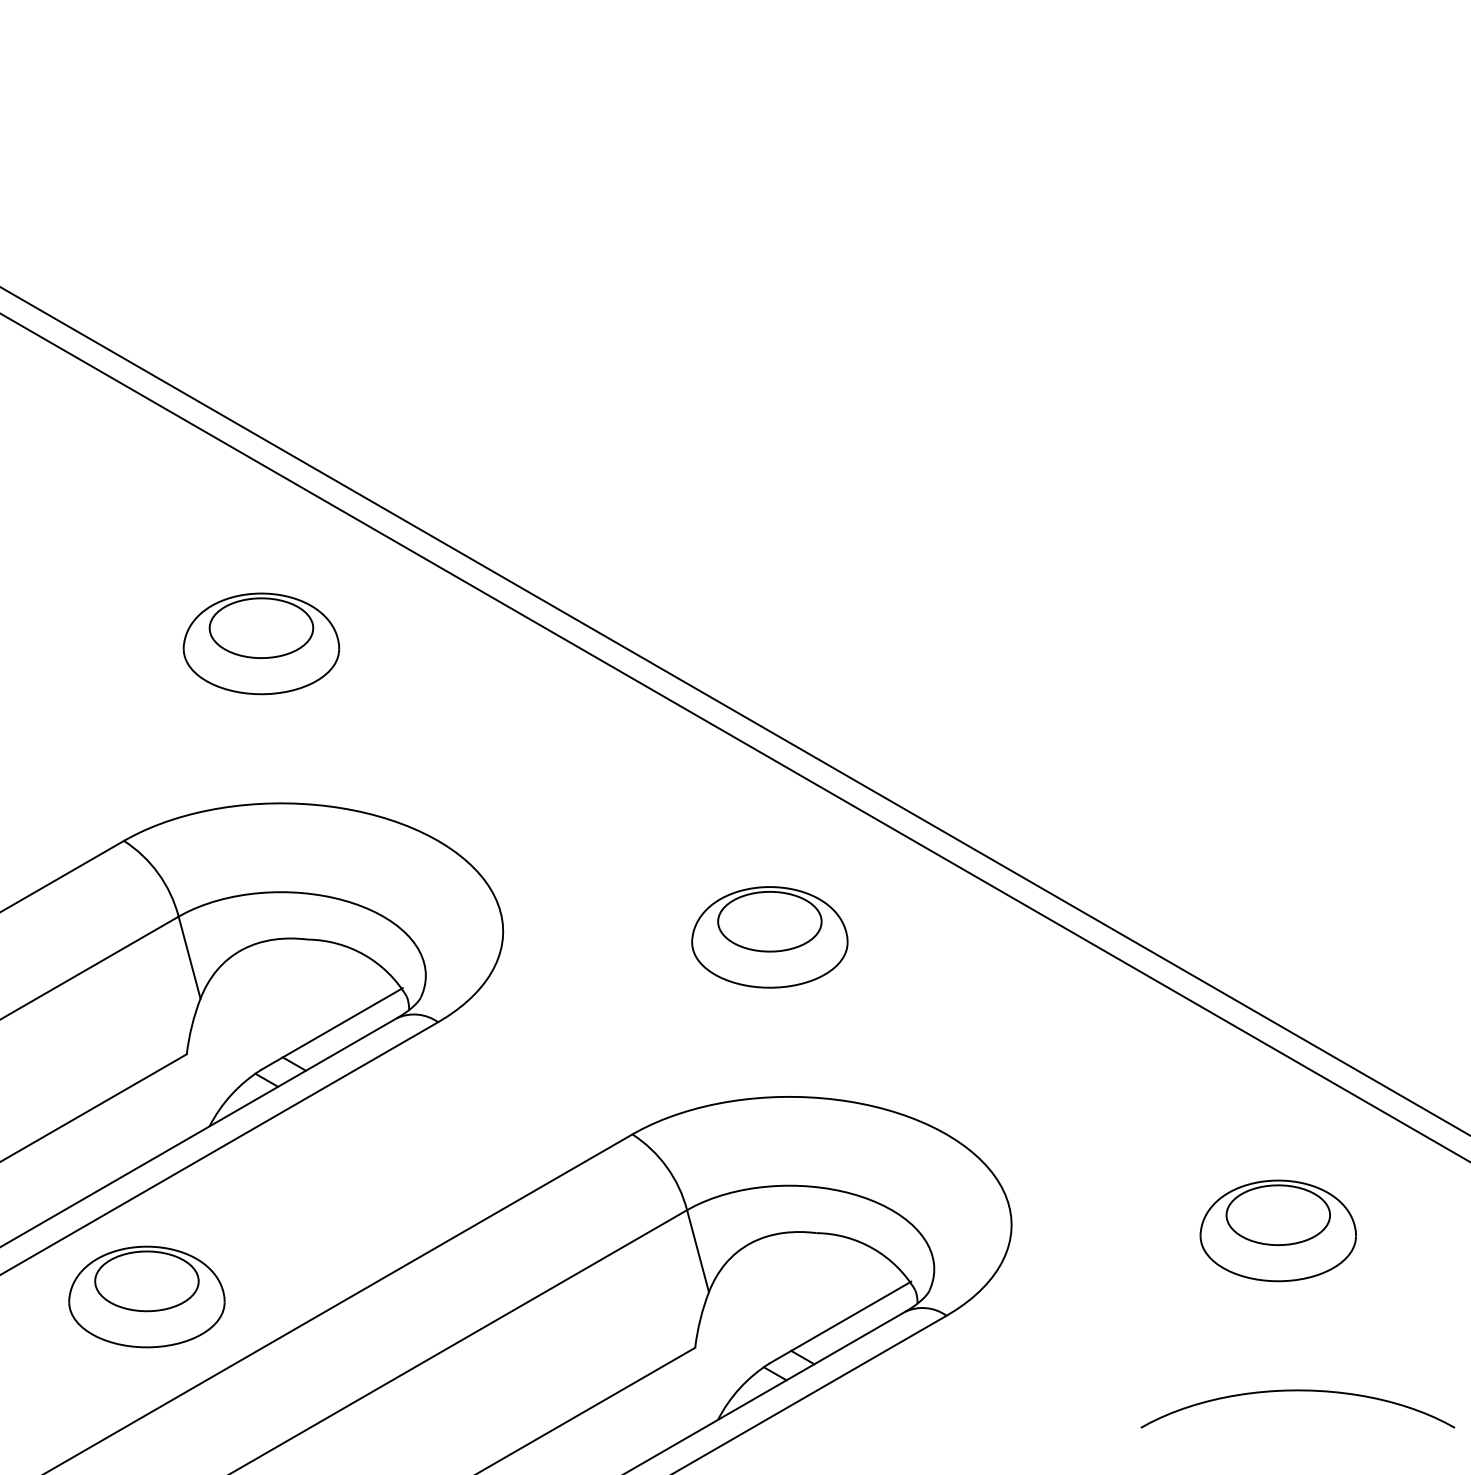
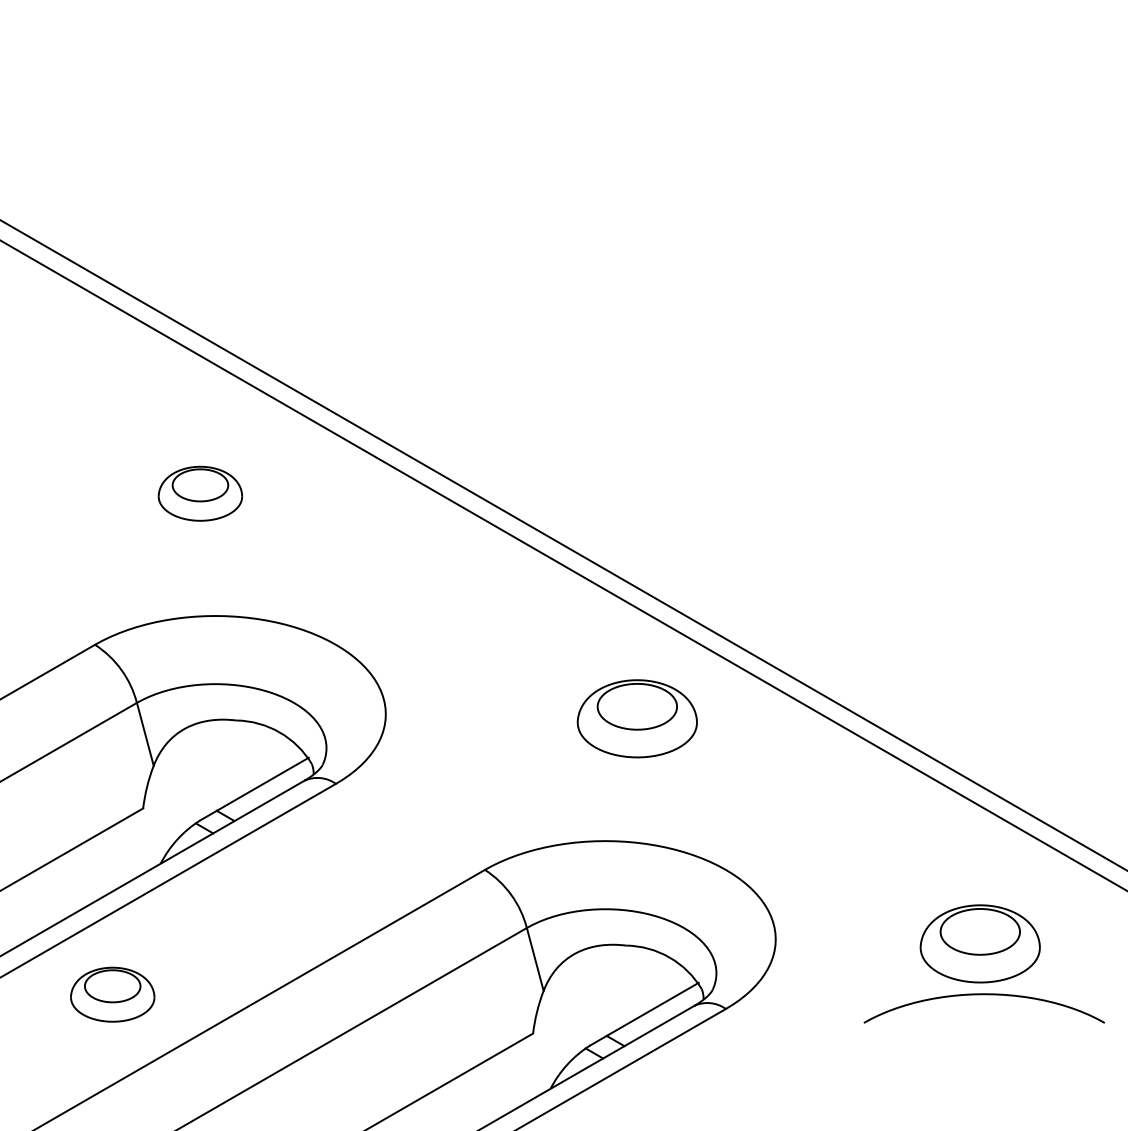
part: (261, 643) -> (200, 493), size x0.7
part: (768, 936) -> (636, 718), moved
part: (146, 1296) -> (112, 994), size x0.7
curve: (1296, 1392) -> (983, 995), moved

